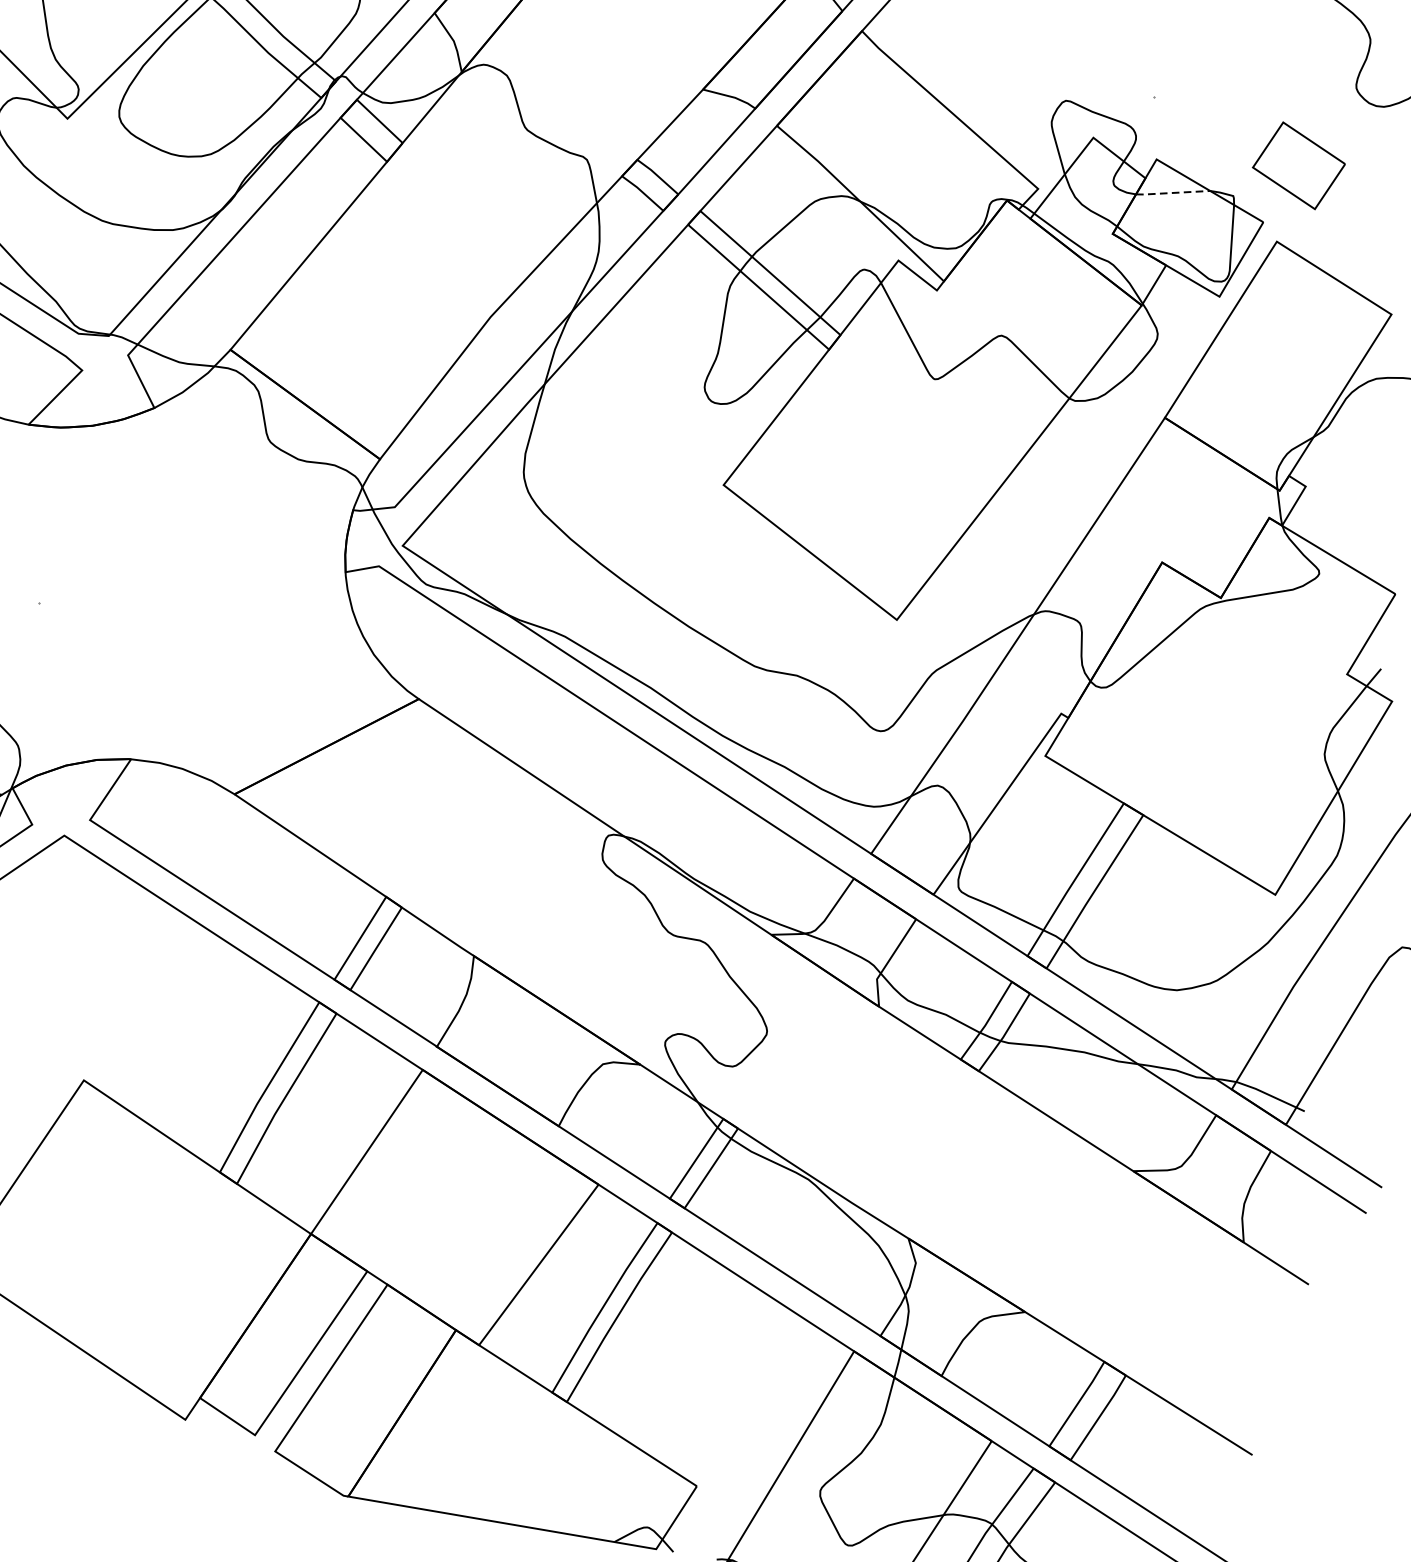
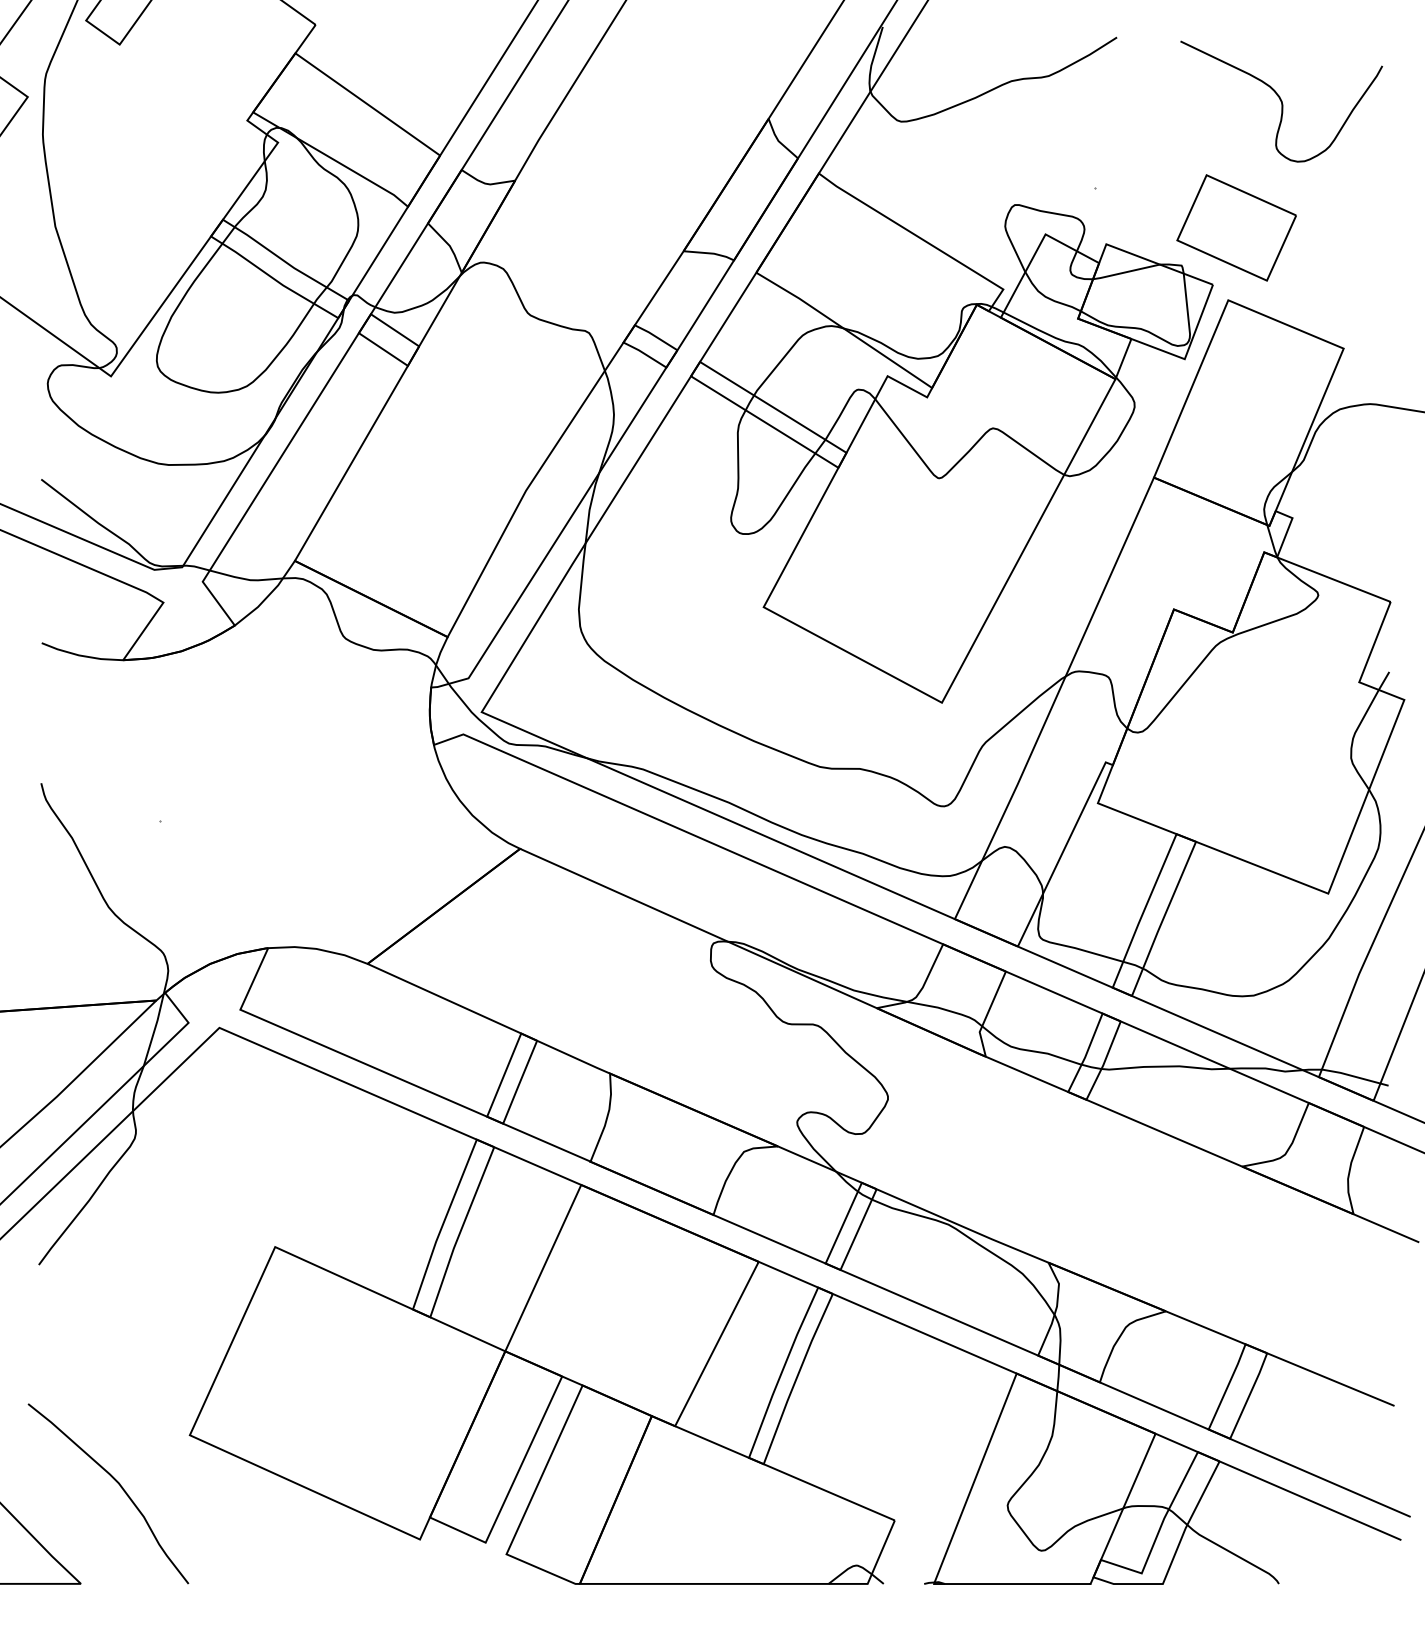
part: (1298, 165) -> (1236, 227), size x1.43
line: (1171, 193) -> (1125, 272), dashed -> solid

